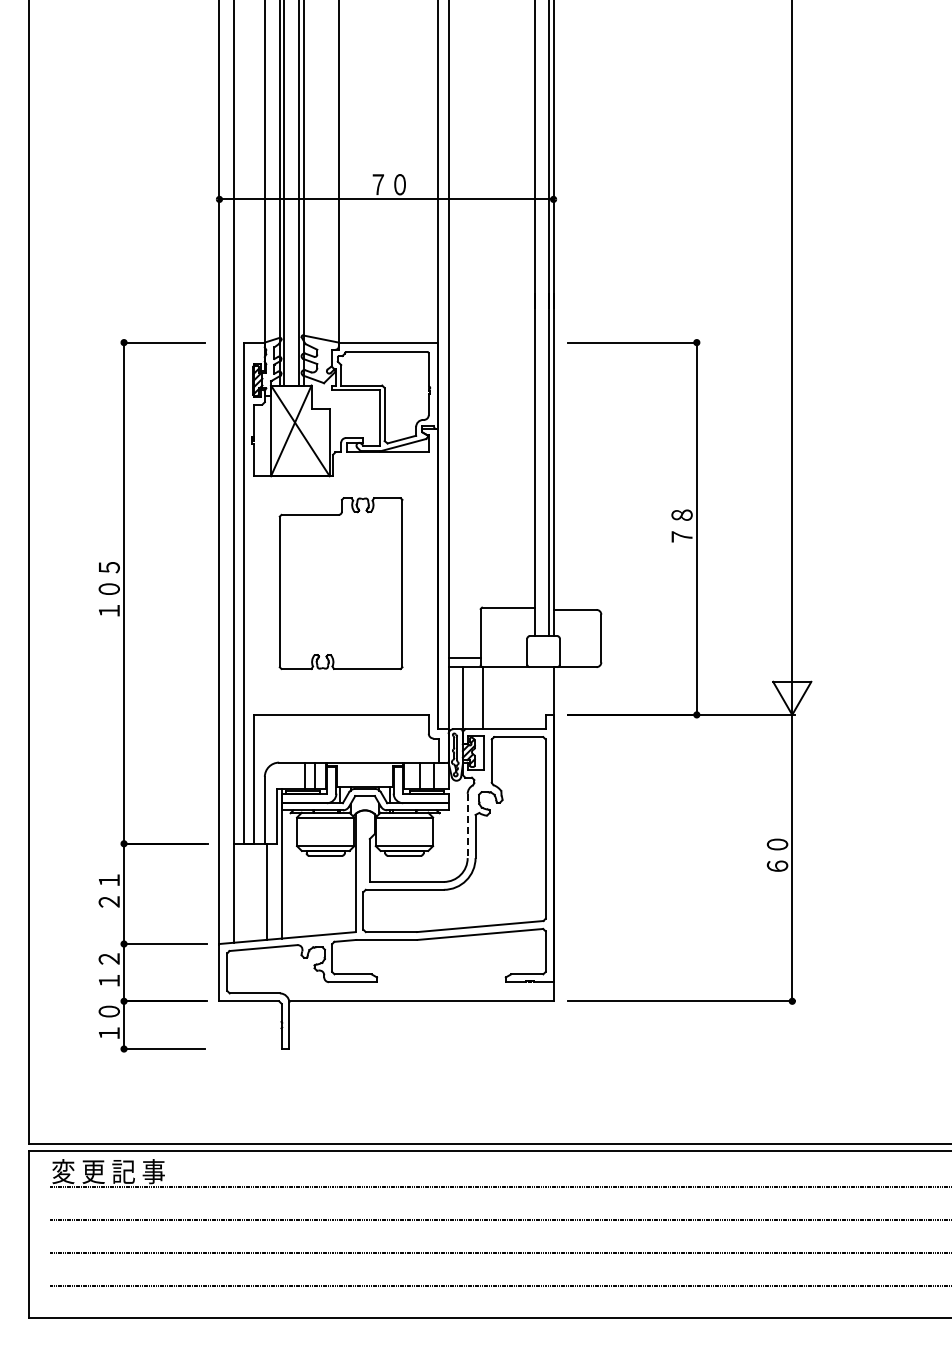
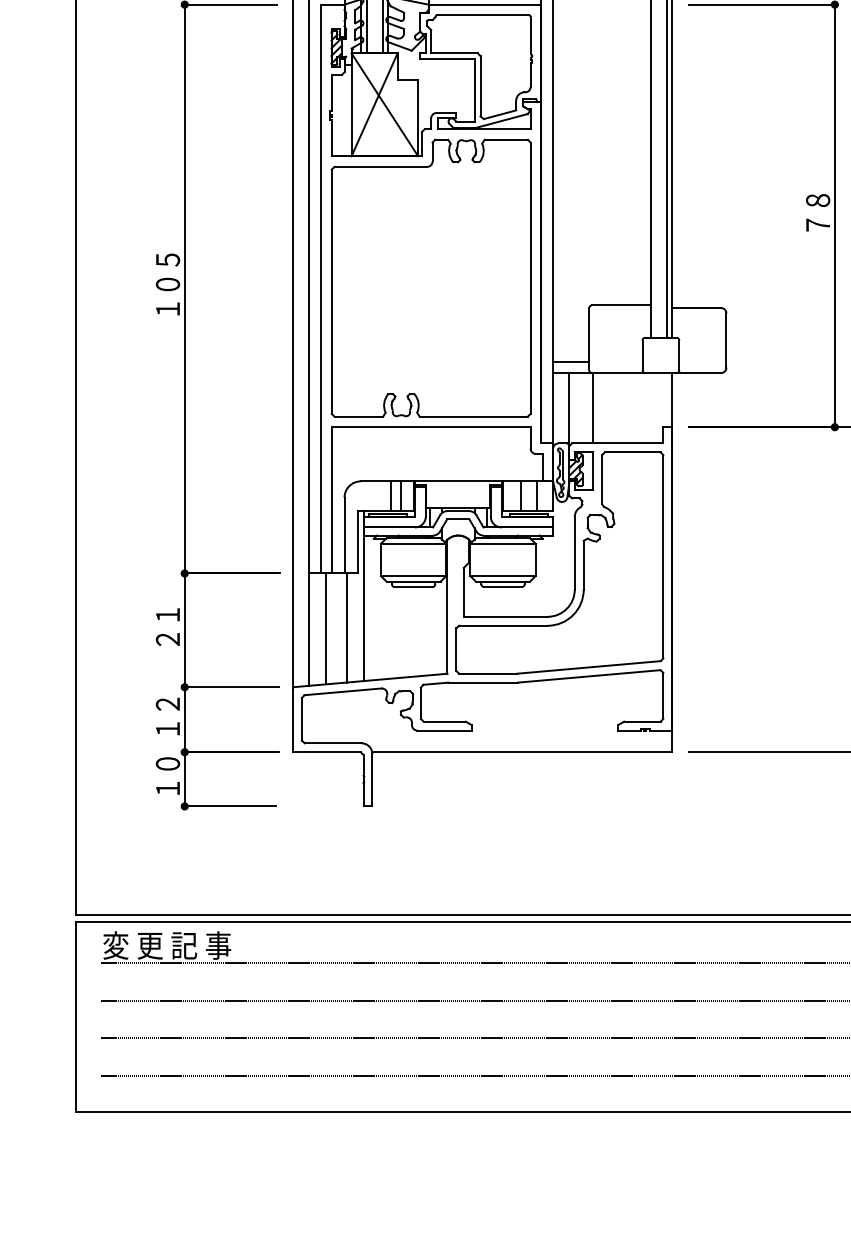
part: (340, 583) -> (430, 278), size x1.43
line: (467, 826) -> (574, 553), dashed -> solid
line: (248, 892) -> (325, 628), added

